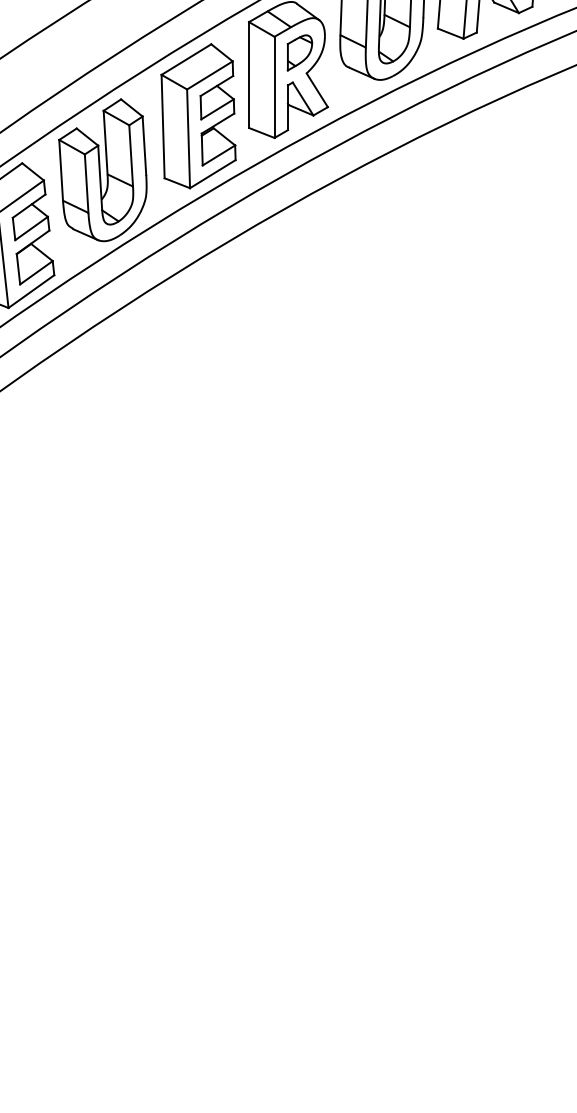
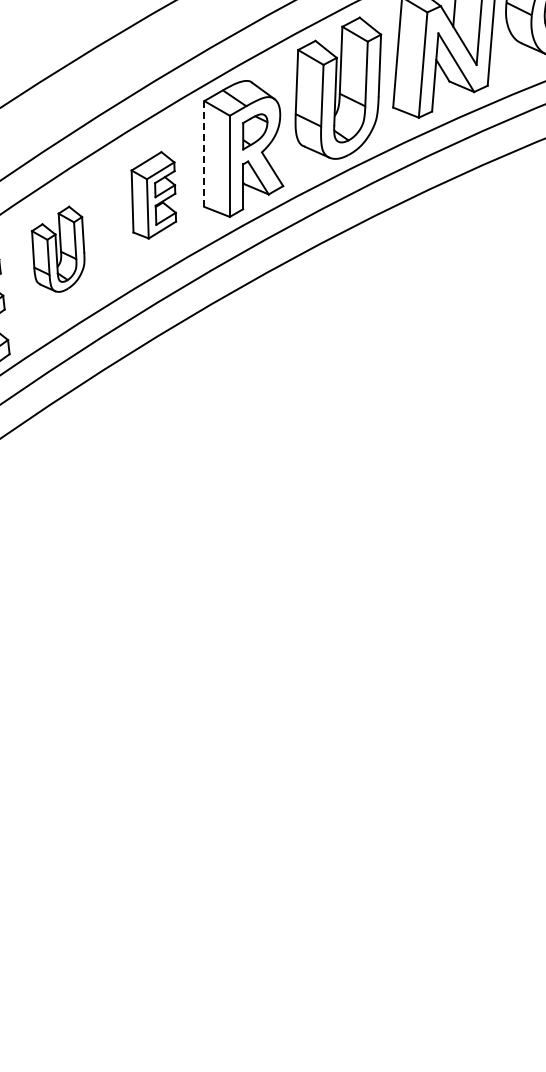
line: (249, 75) -> (204, 154), solid -> dashed
part: (198, 116) -> (153, 195), size x0.6
part: (102, 170) -> (57, 249), size x0.6

